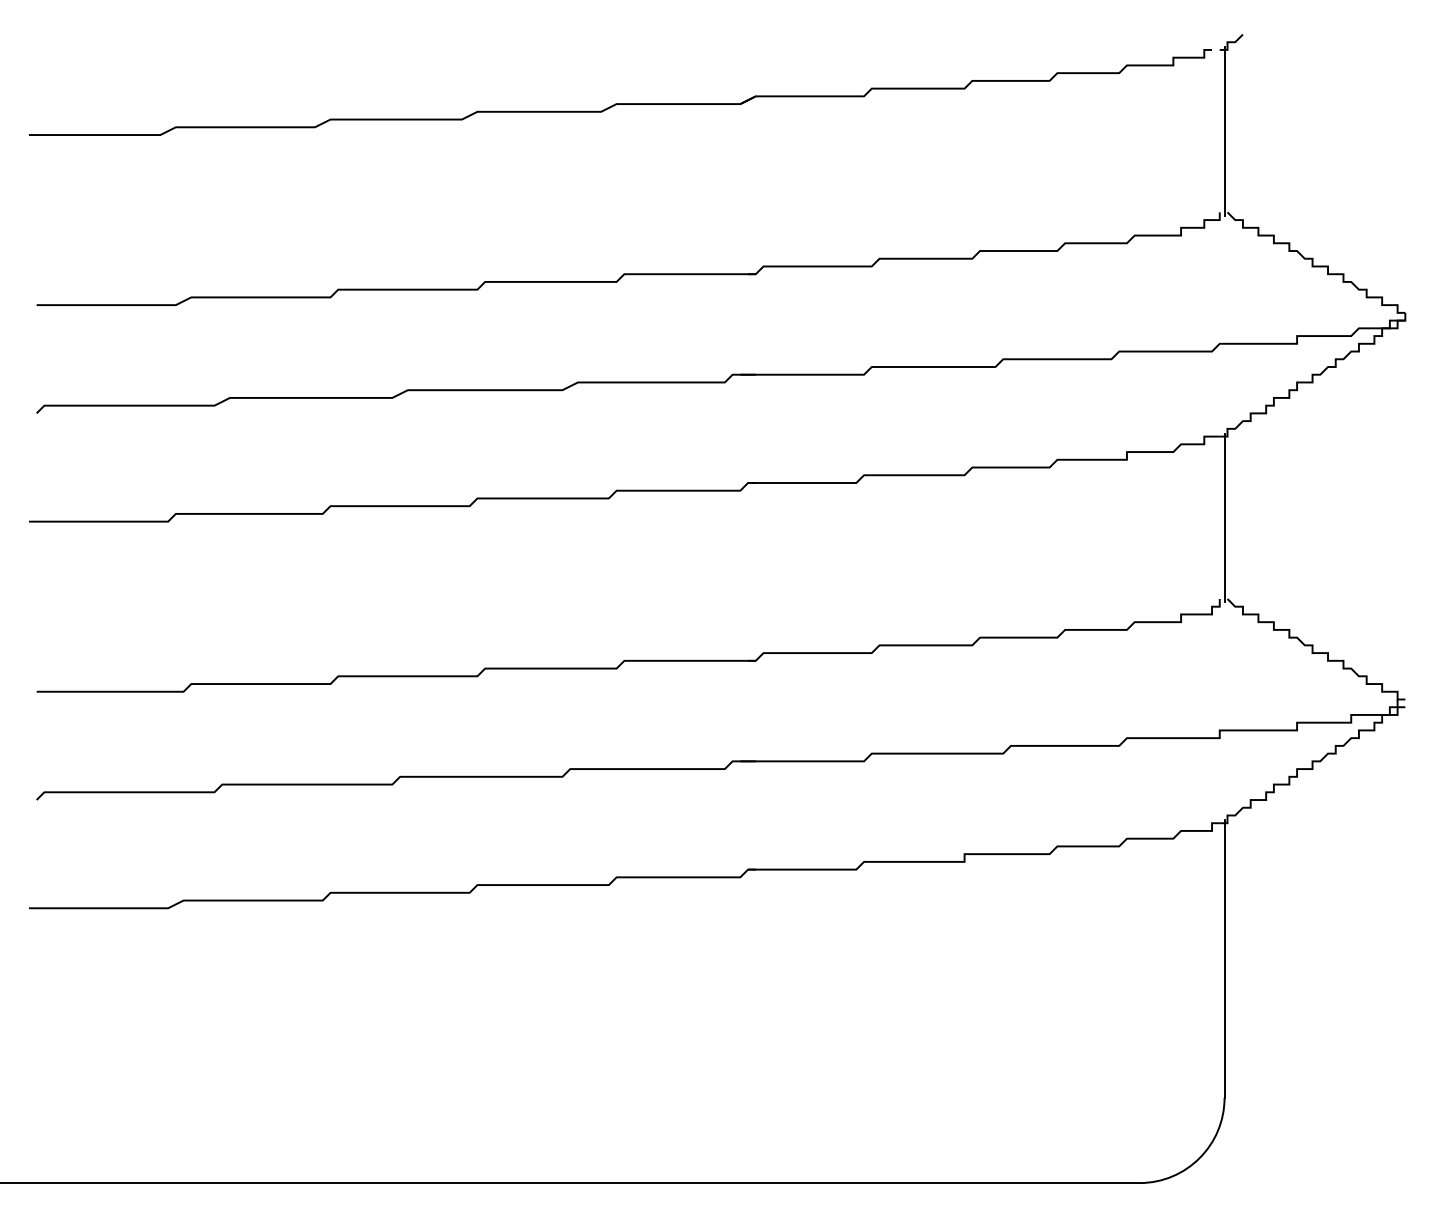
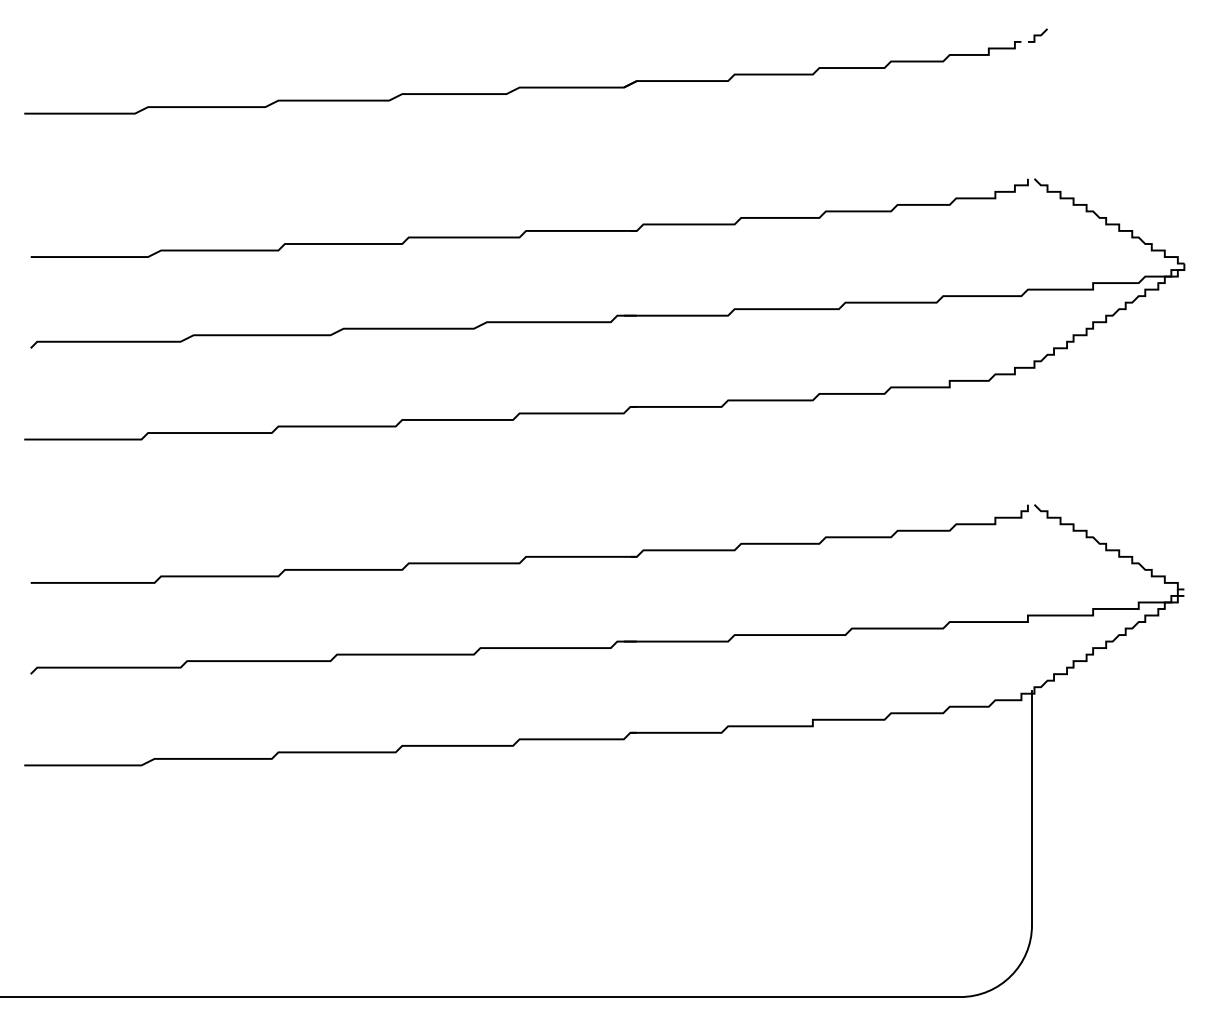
line: (1223, 131) -> (1031, 110), removed
line: (1223, 518) -> (1031, 436), removed

